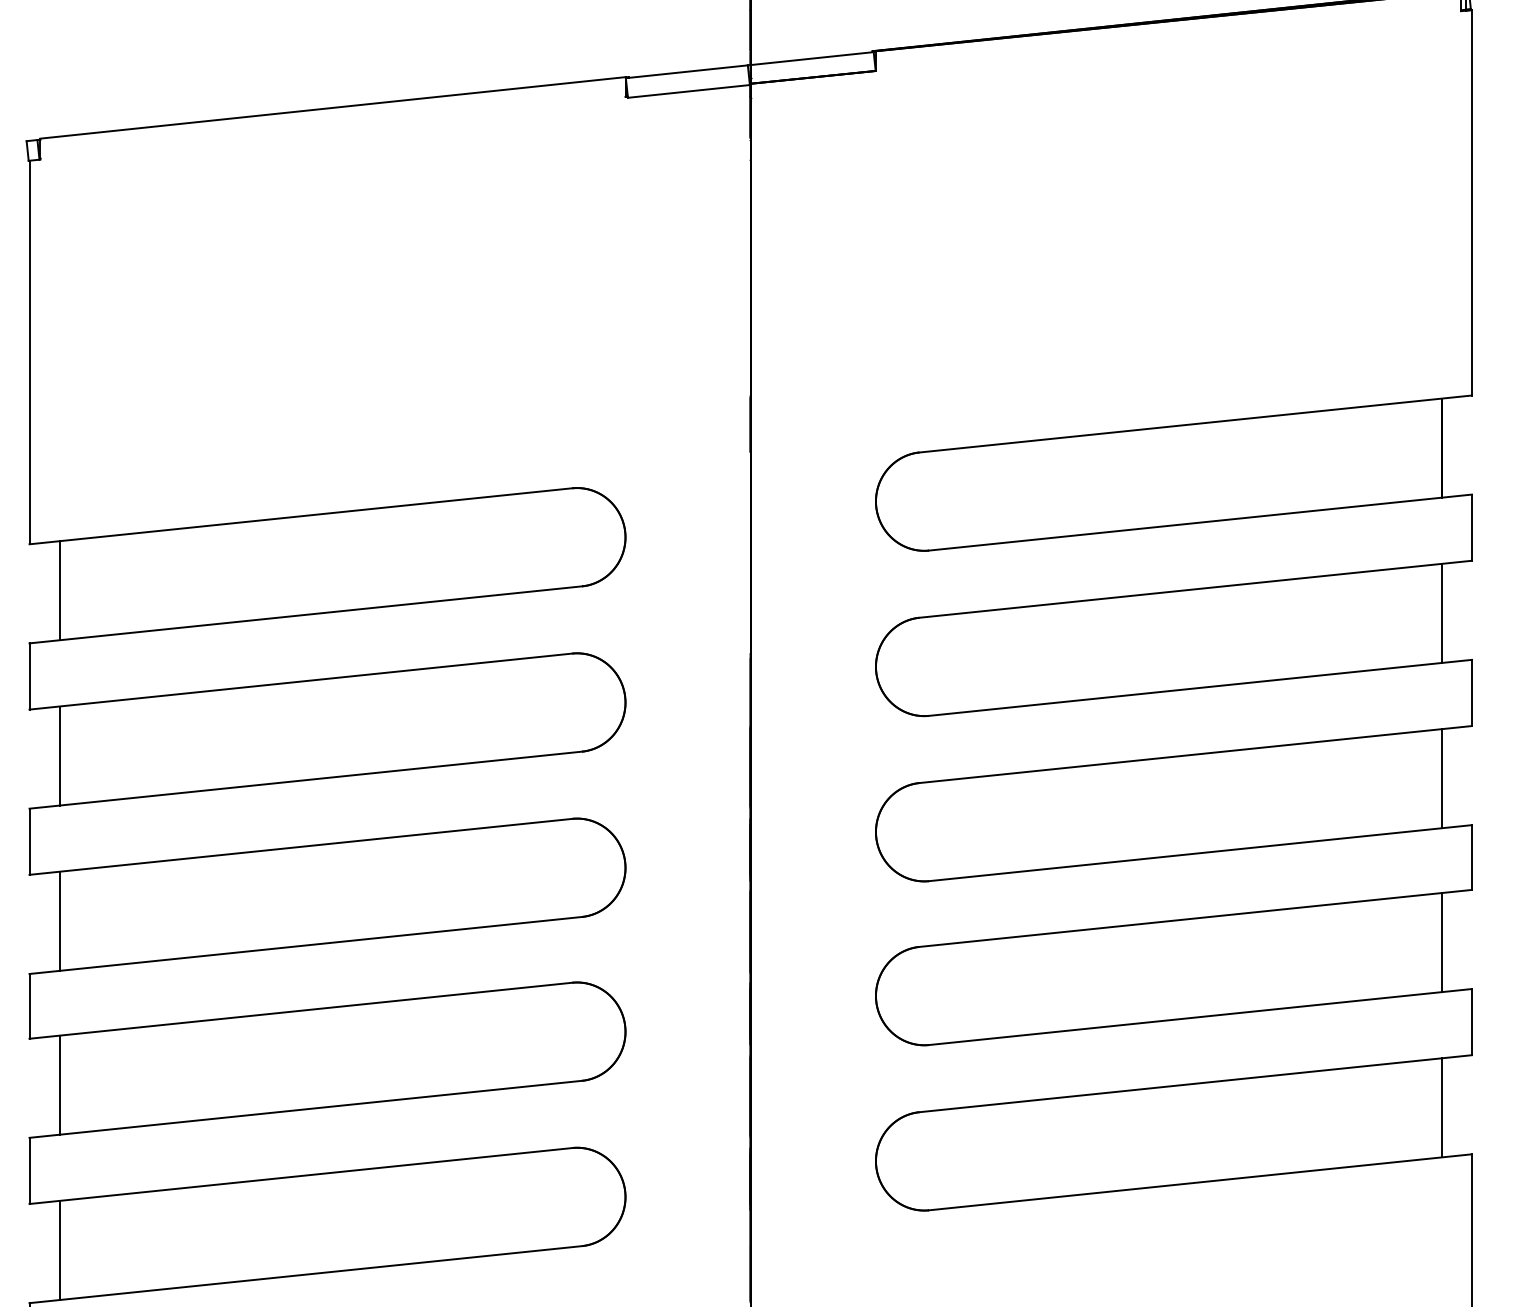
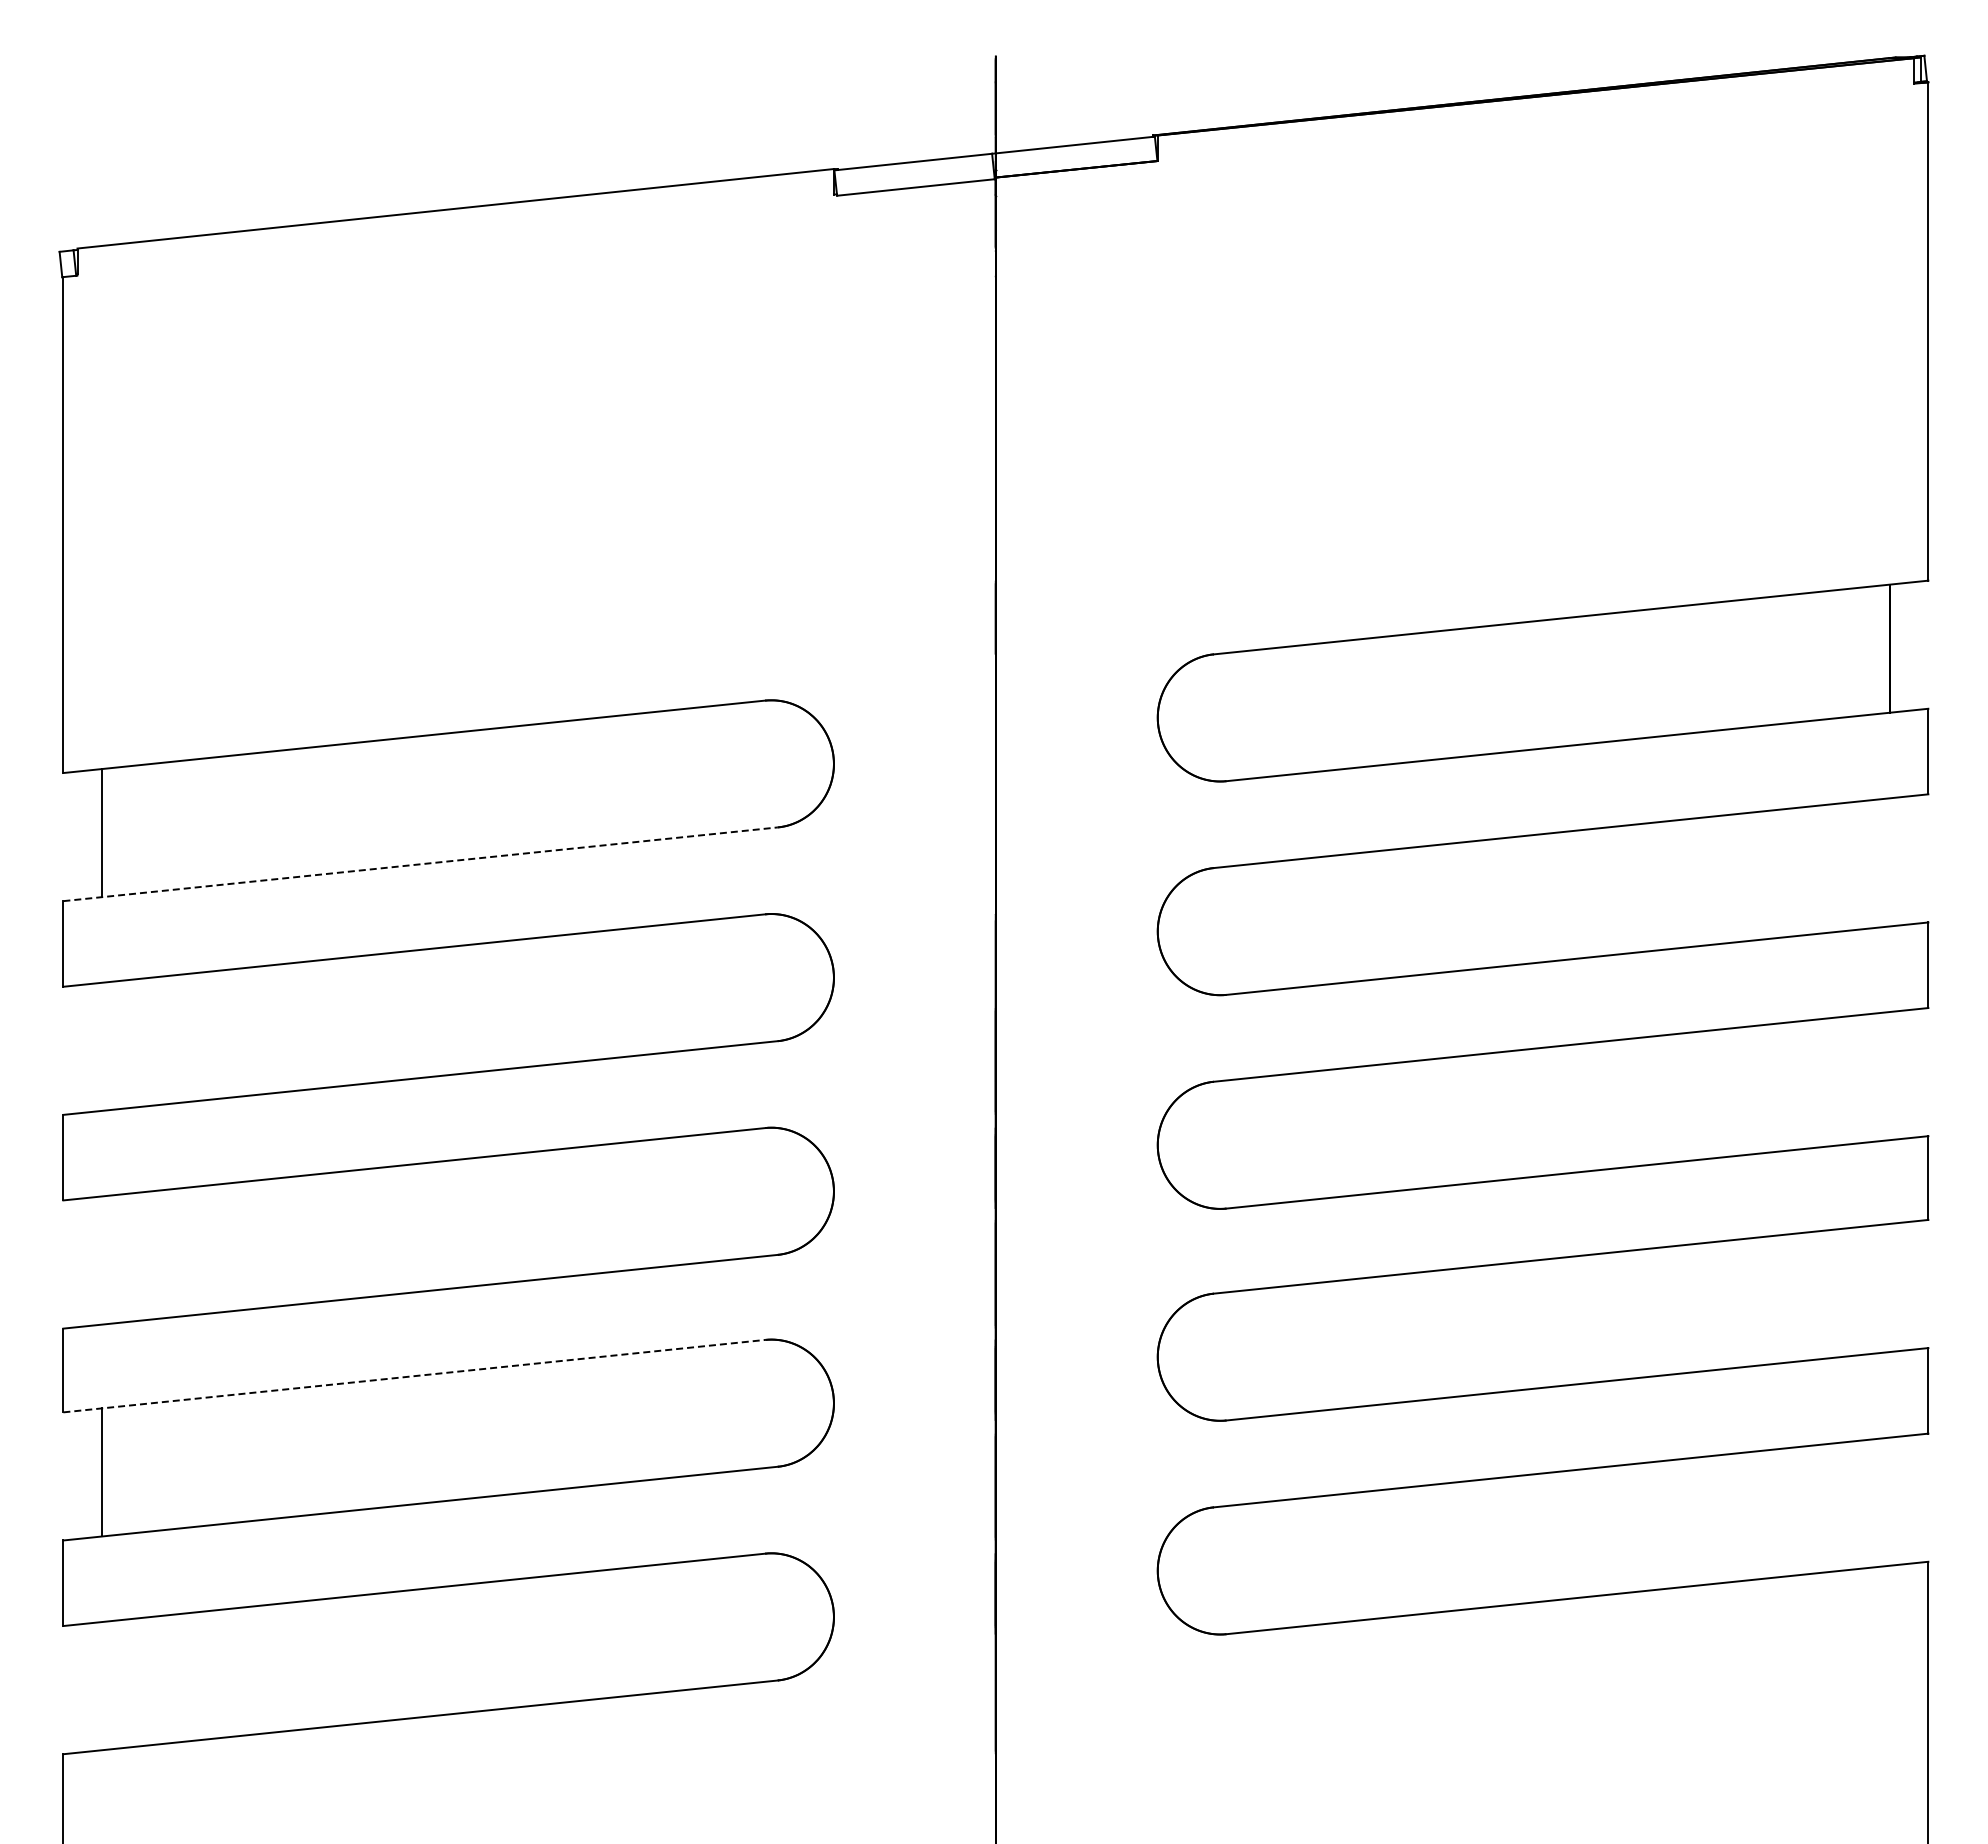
line: (1441, 613) -> (1889, 862), removed
line: (306, 615) -> (421, 864), solid -> dashed
line: (59, 755) -> (102, 1046), removed
line: (1441, 778) -> (1889, 1076), removed
line: (59, 921) -> (102, 1260), removed
line: (1441, 942) -> (1889, 1287), removed
line: (301, 1011) -> (414, 1376), solid -> dashed
line: (1441, 1107) -> (1889, 1501), removed
line: (59, 1250) -> (102, 1686), removed

